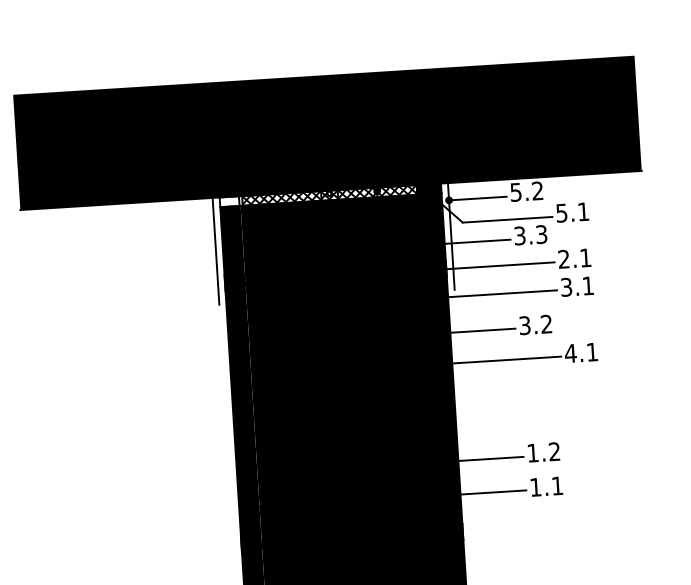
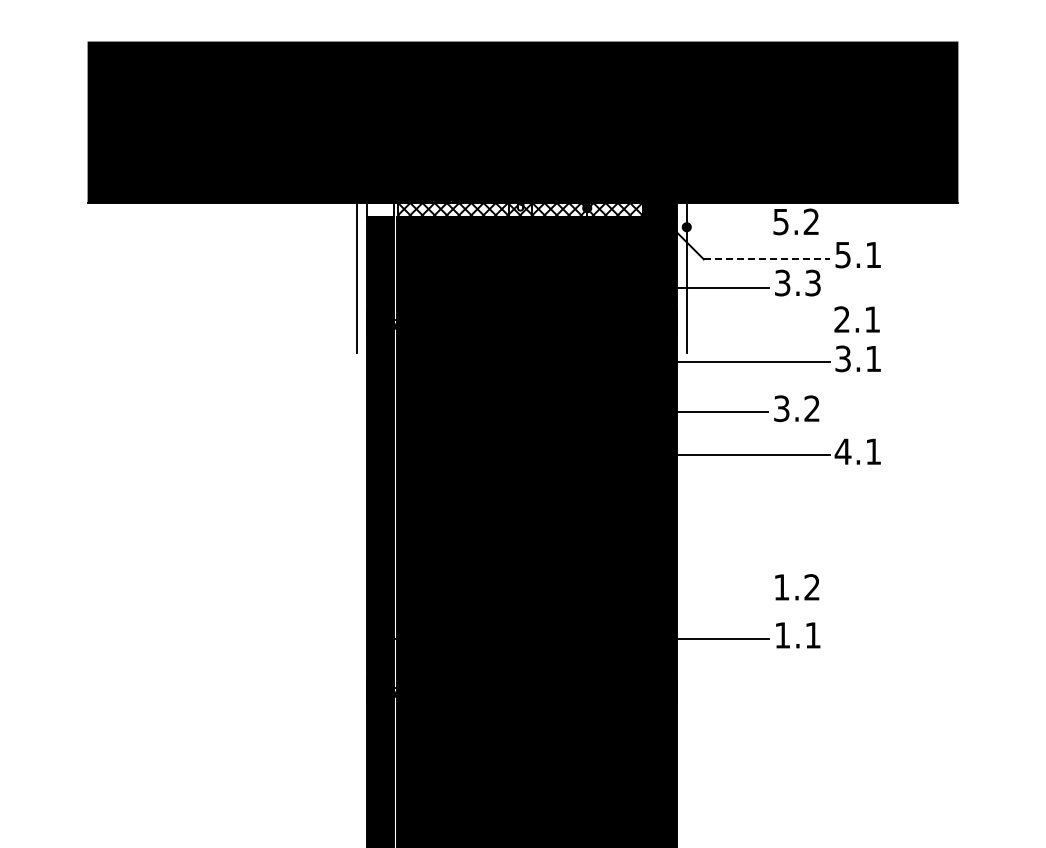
line: (477, 198) -> (726, 227), removed
line: (507, 219) -> (766, 259), solid -> dashed
line: (498, 266) -> (749, 323), removed
line: (485, 459) -> (714, 591), removed

